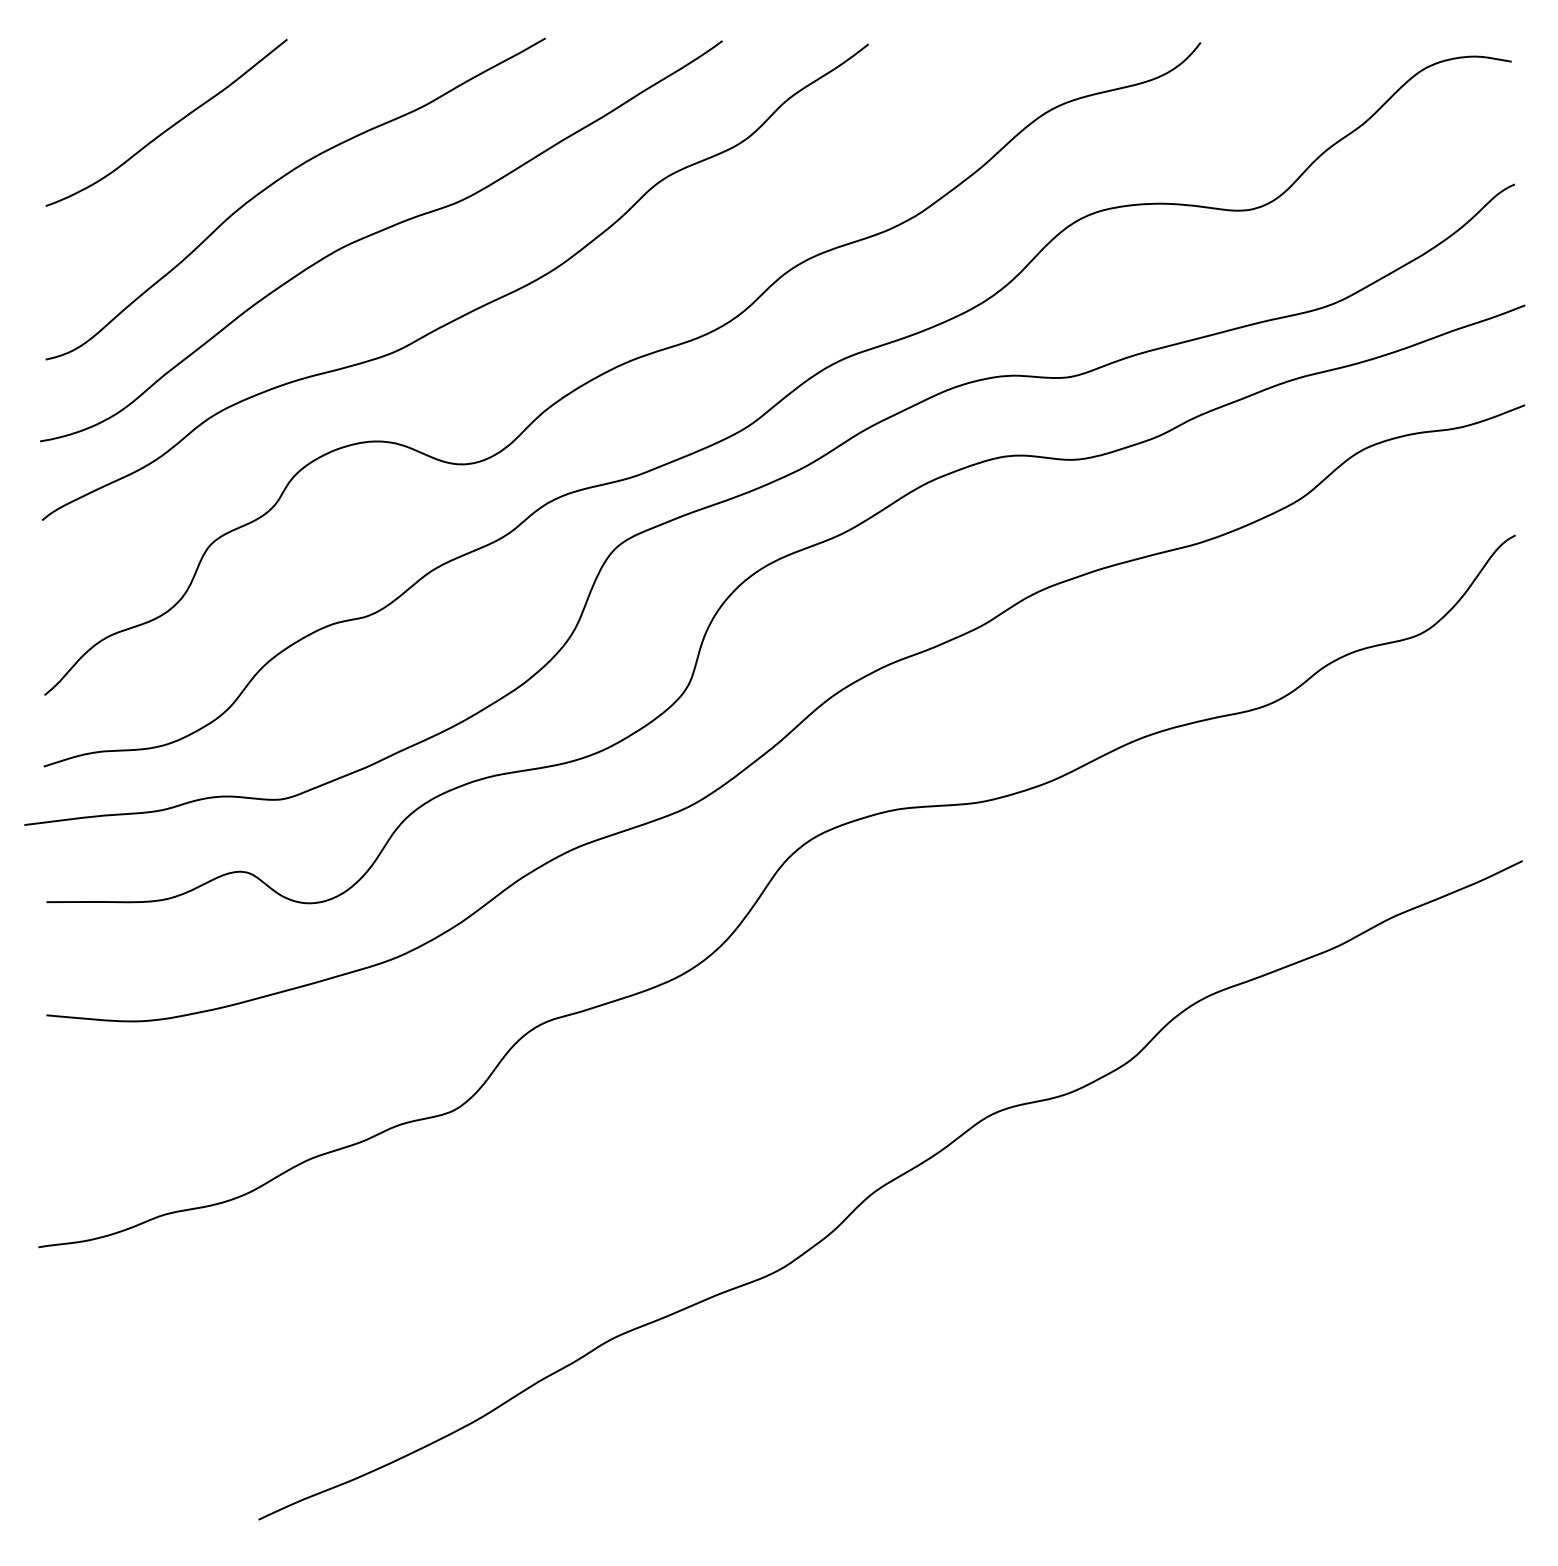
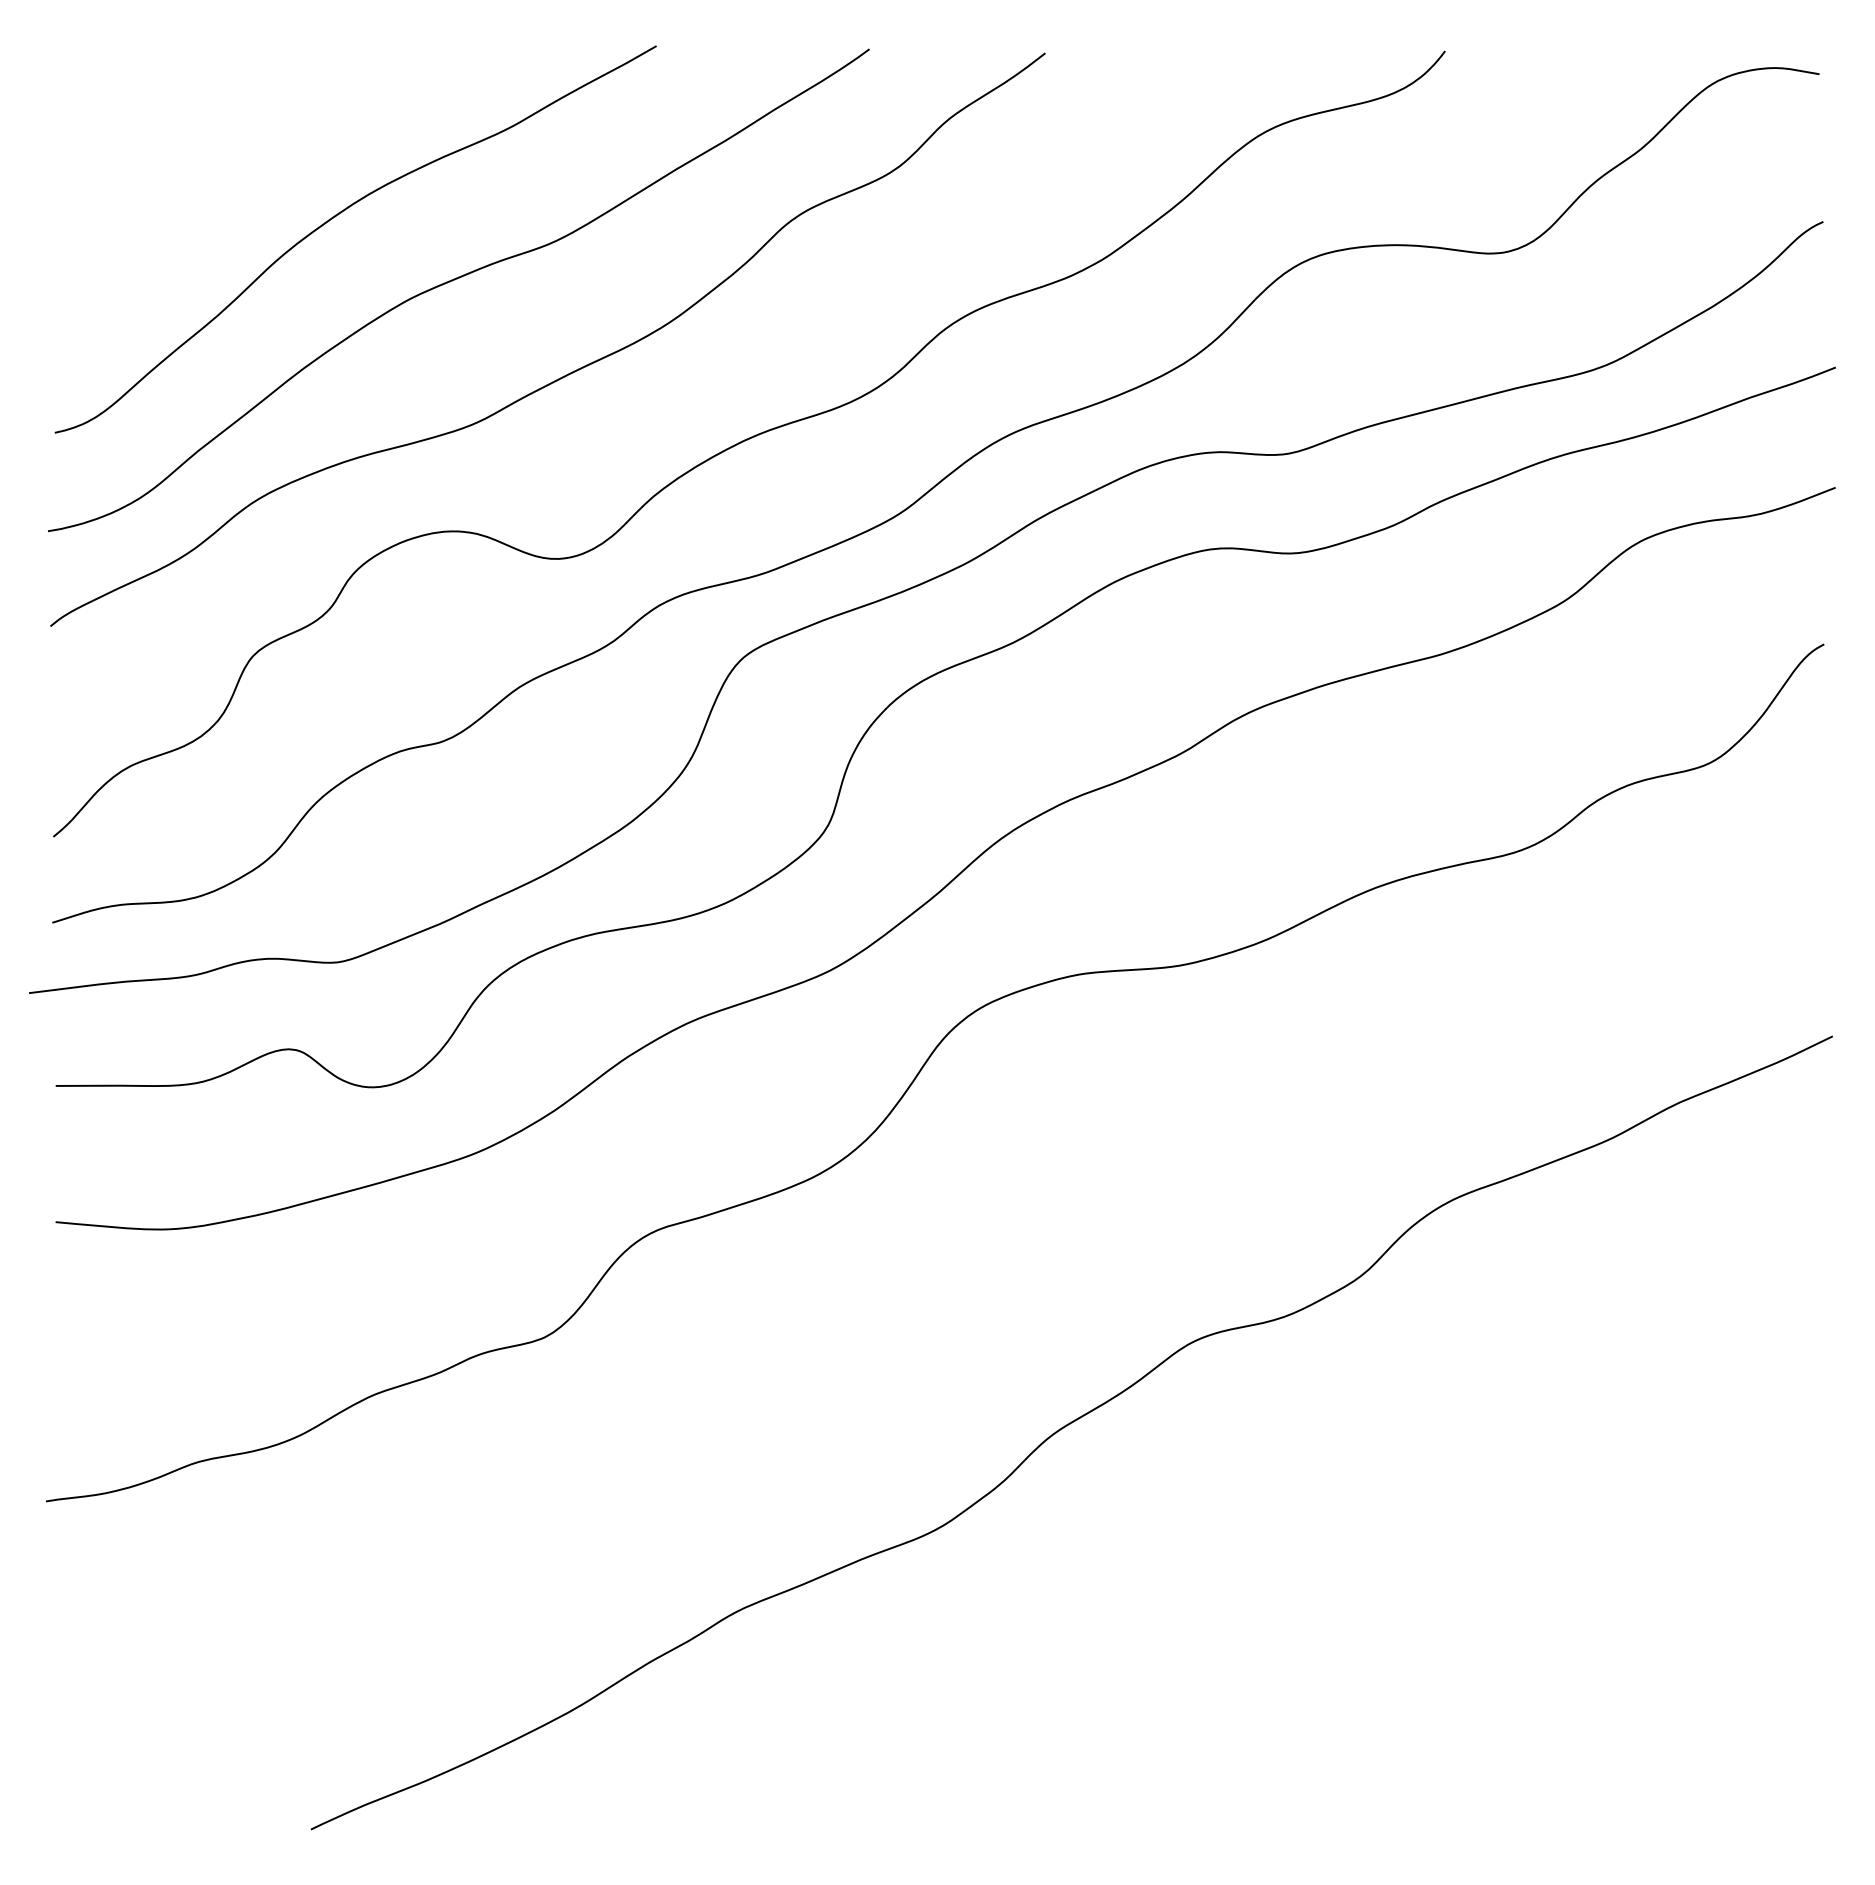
curve: (170, 126) -> (204, 152), removed

